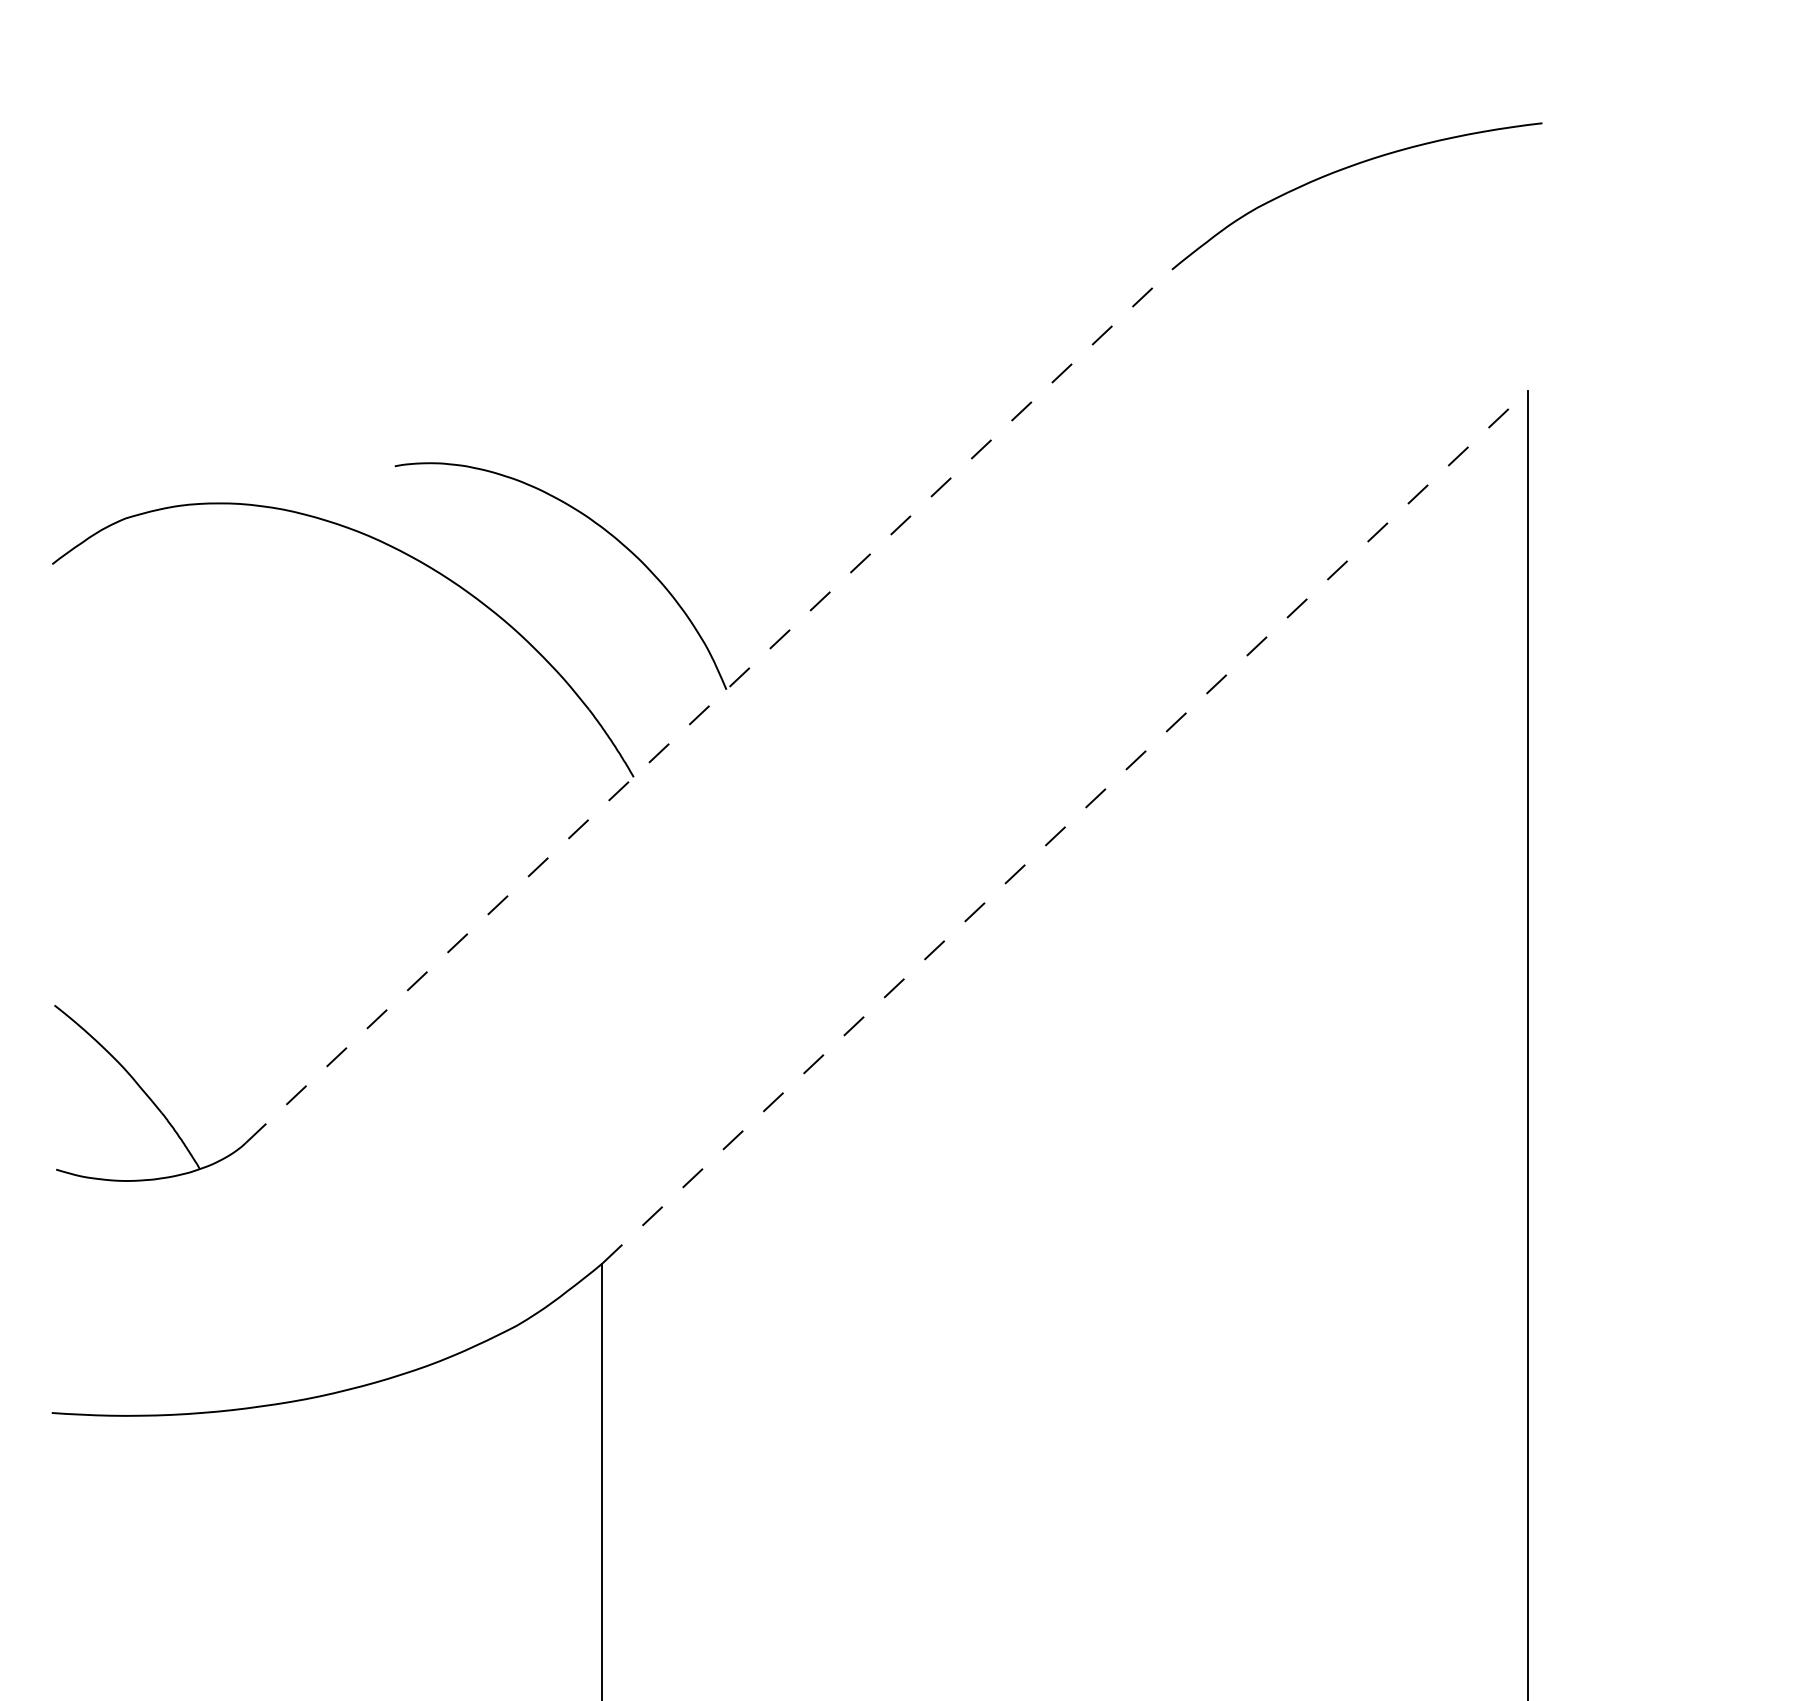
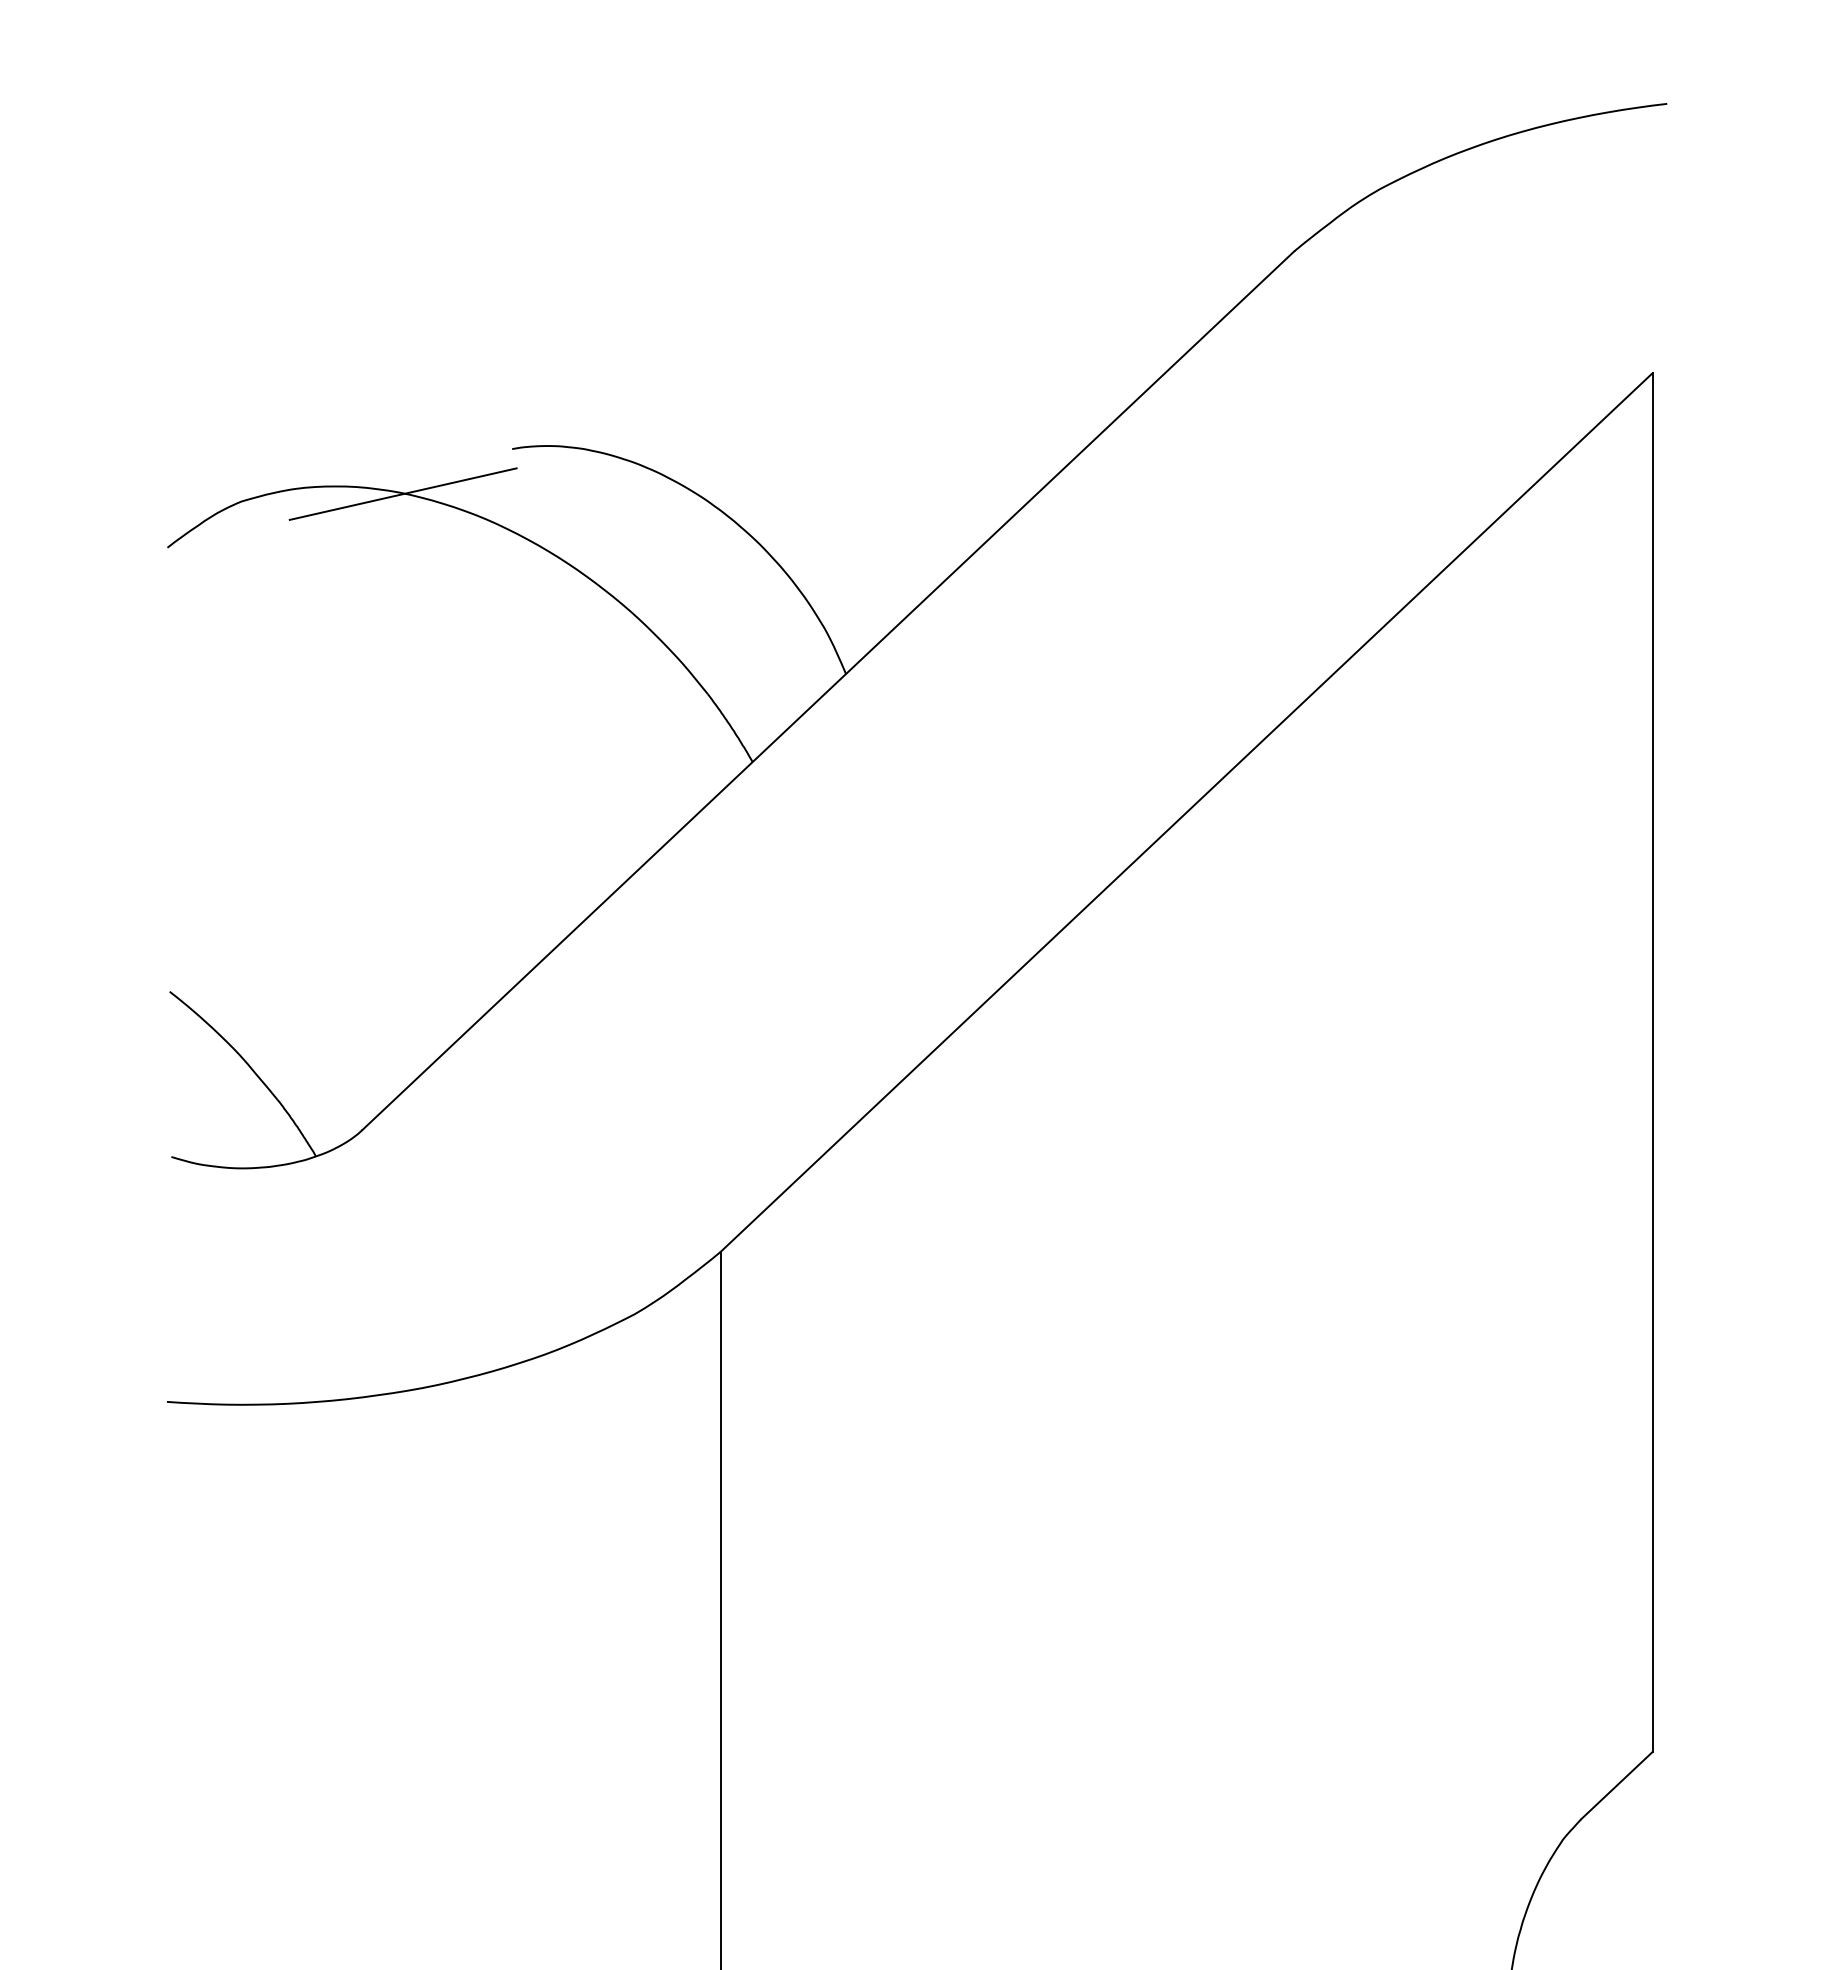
line: (285, 510) -> (402, 493), added
line: (709, 706) -> (828, 690), dashed -> solid
line: (1065, 827) -> (1187, 812), dashed -> solid

